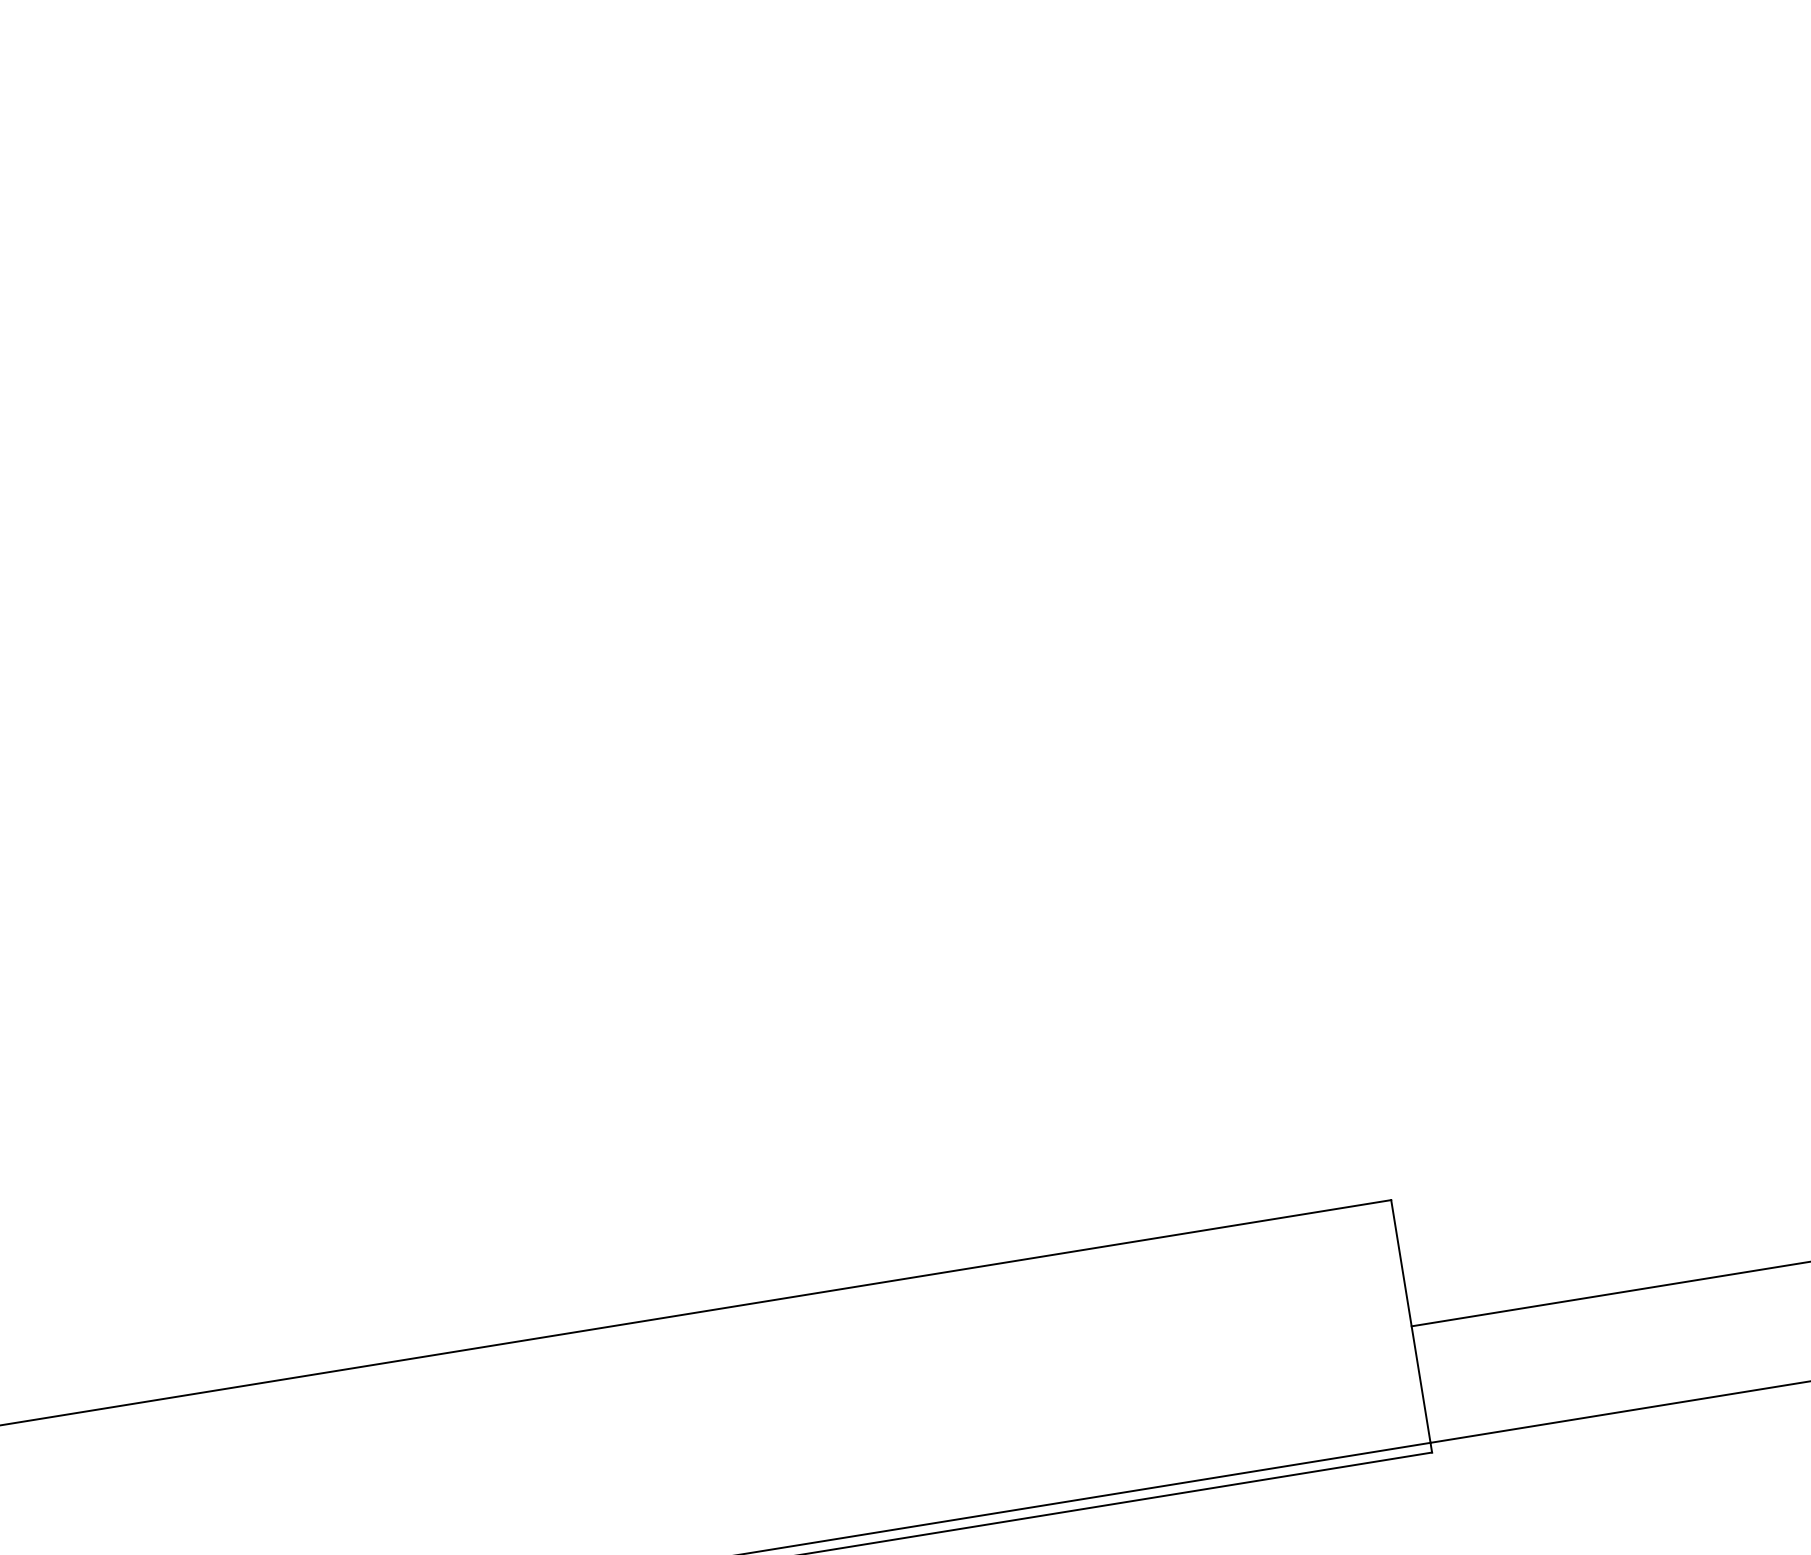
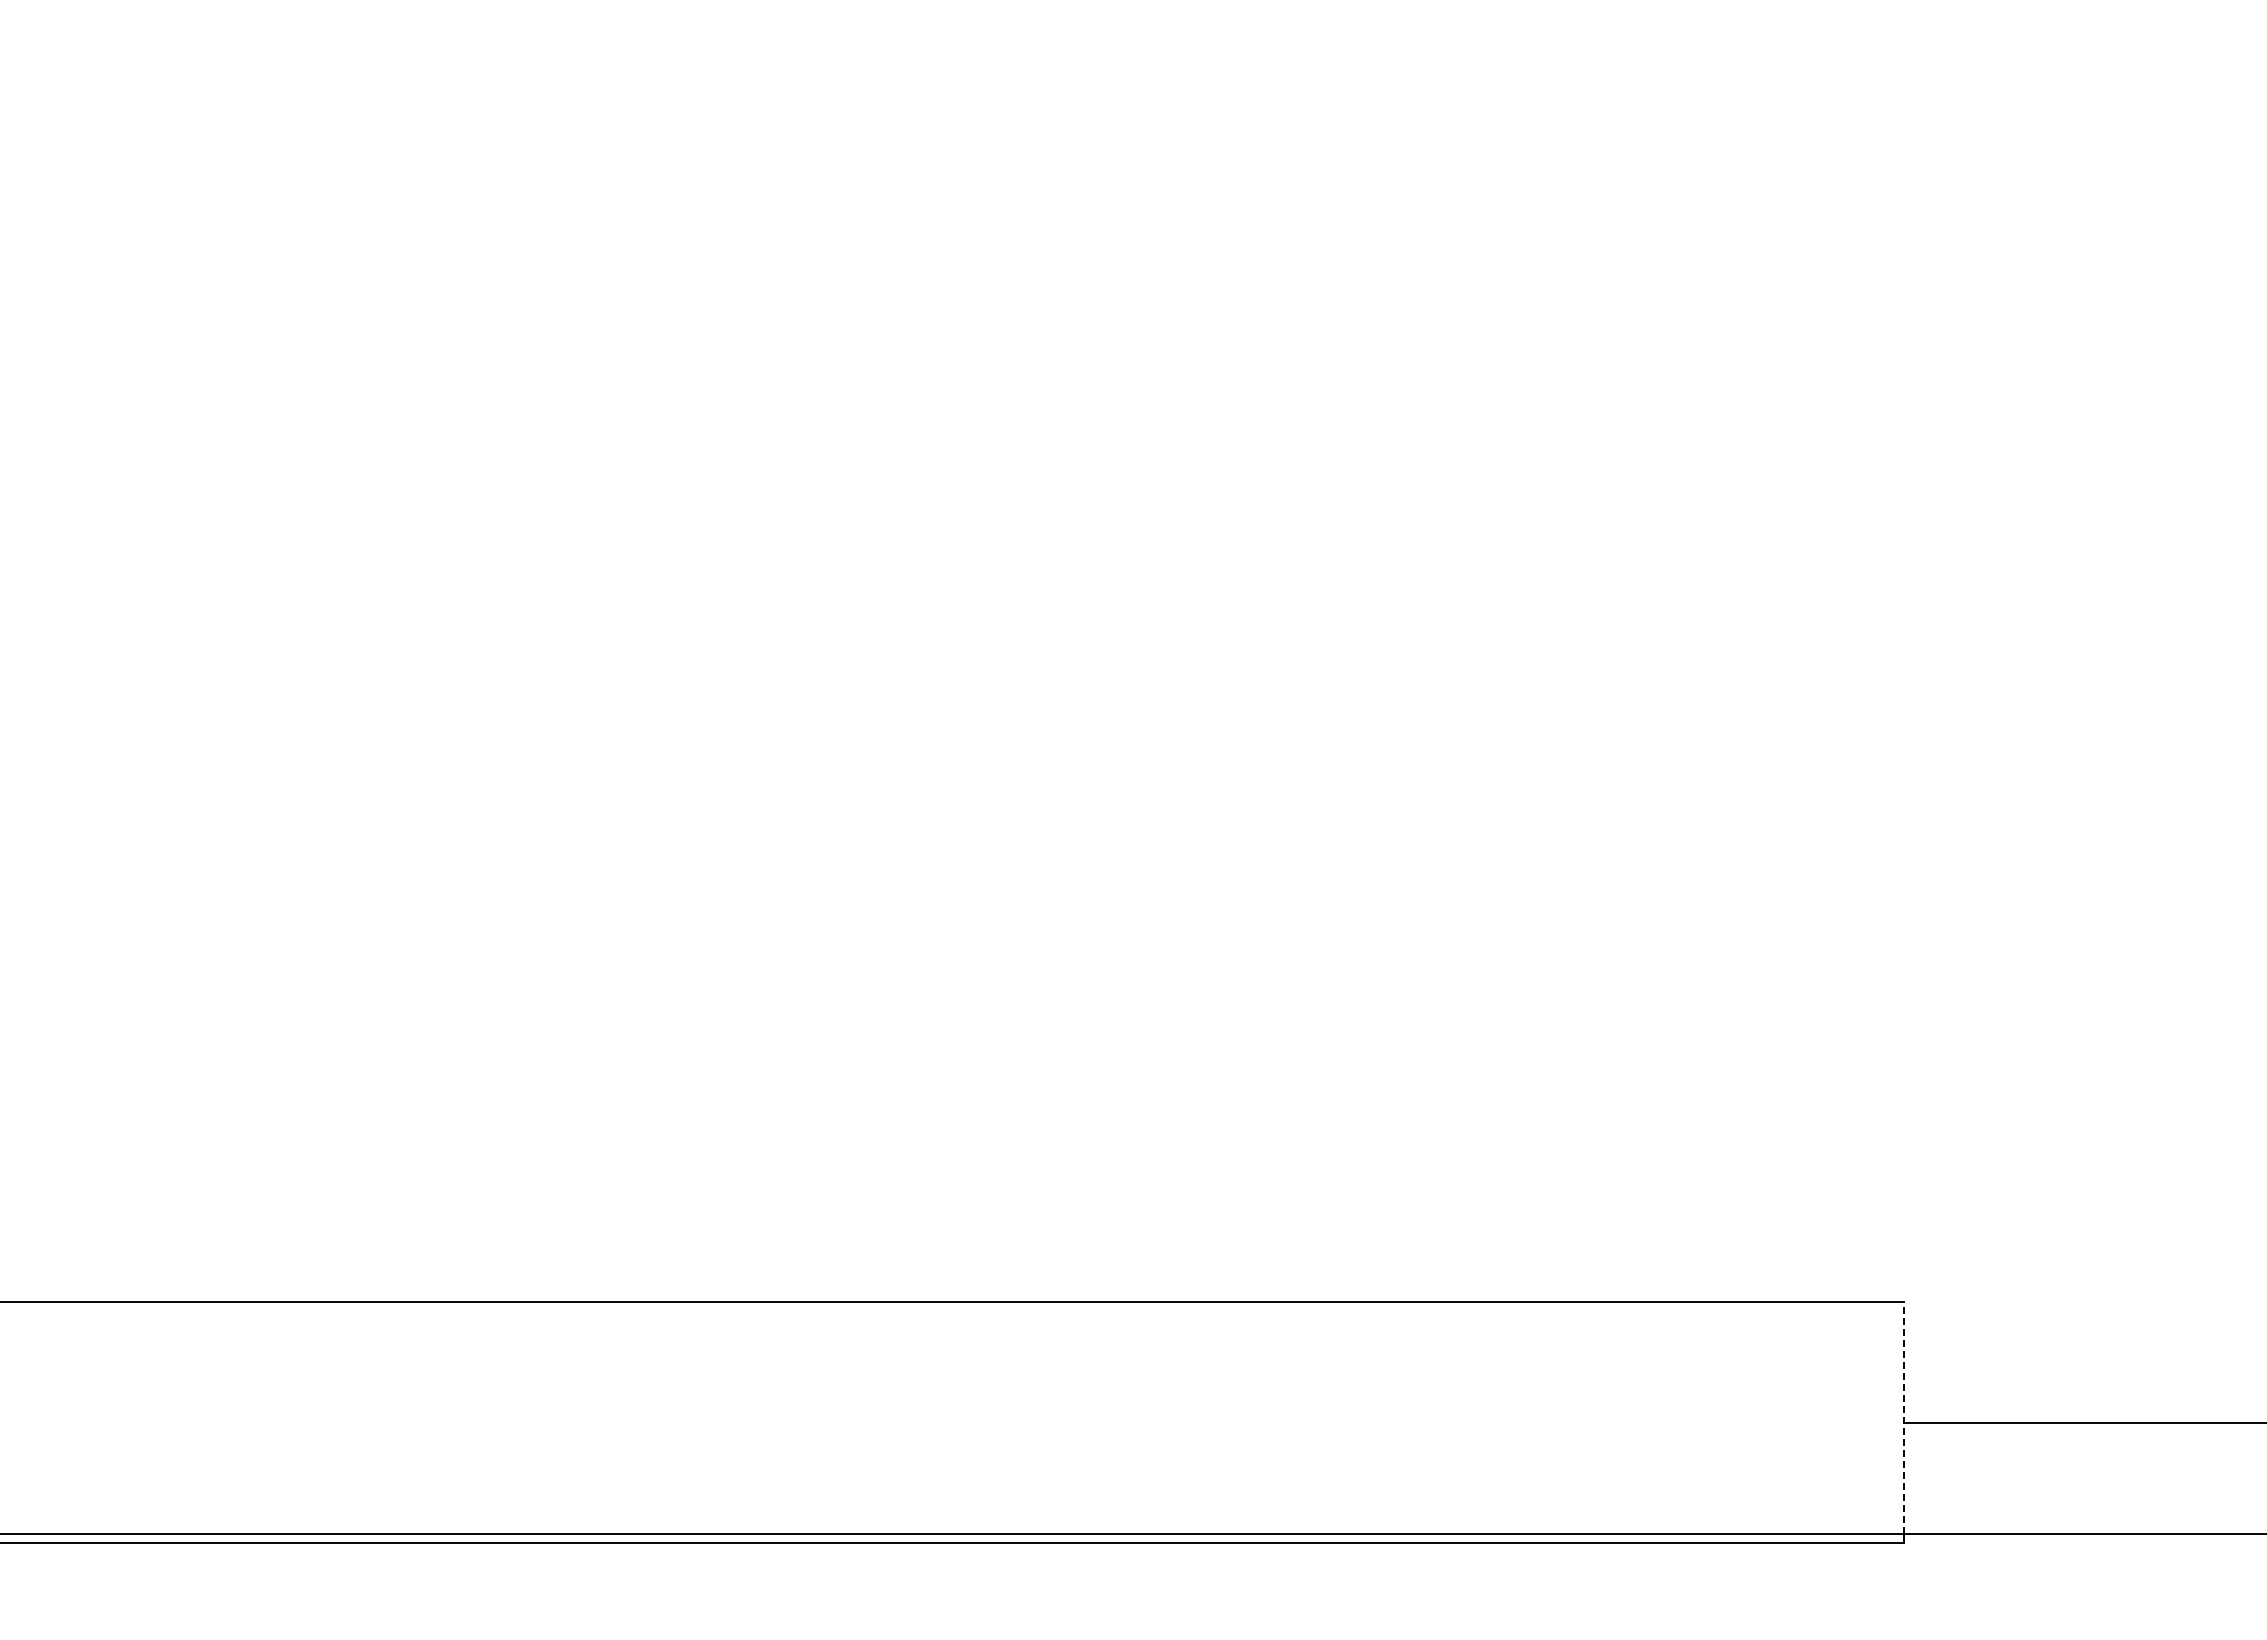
line: (1411, 1321) -> (1904, 1418), solid -> dashed

